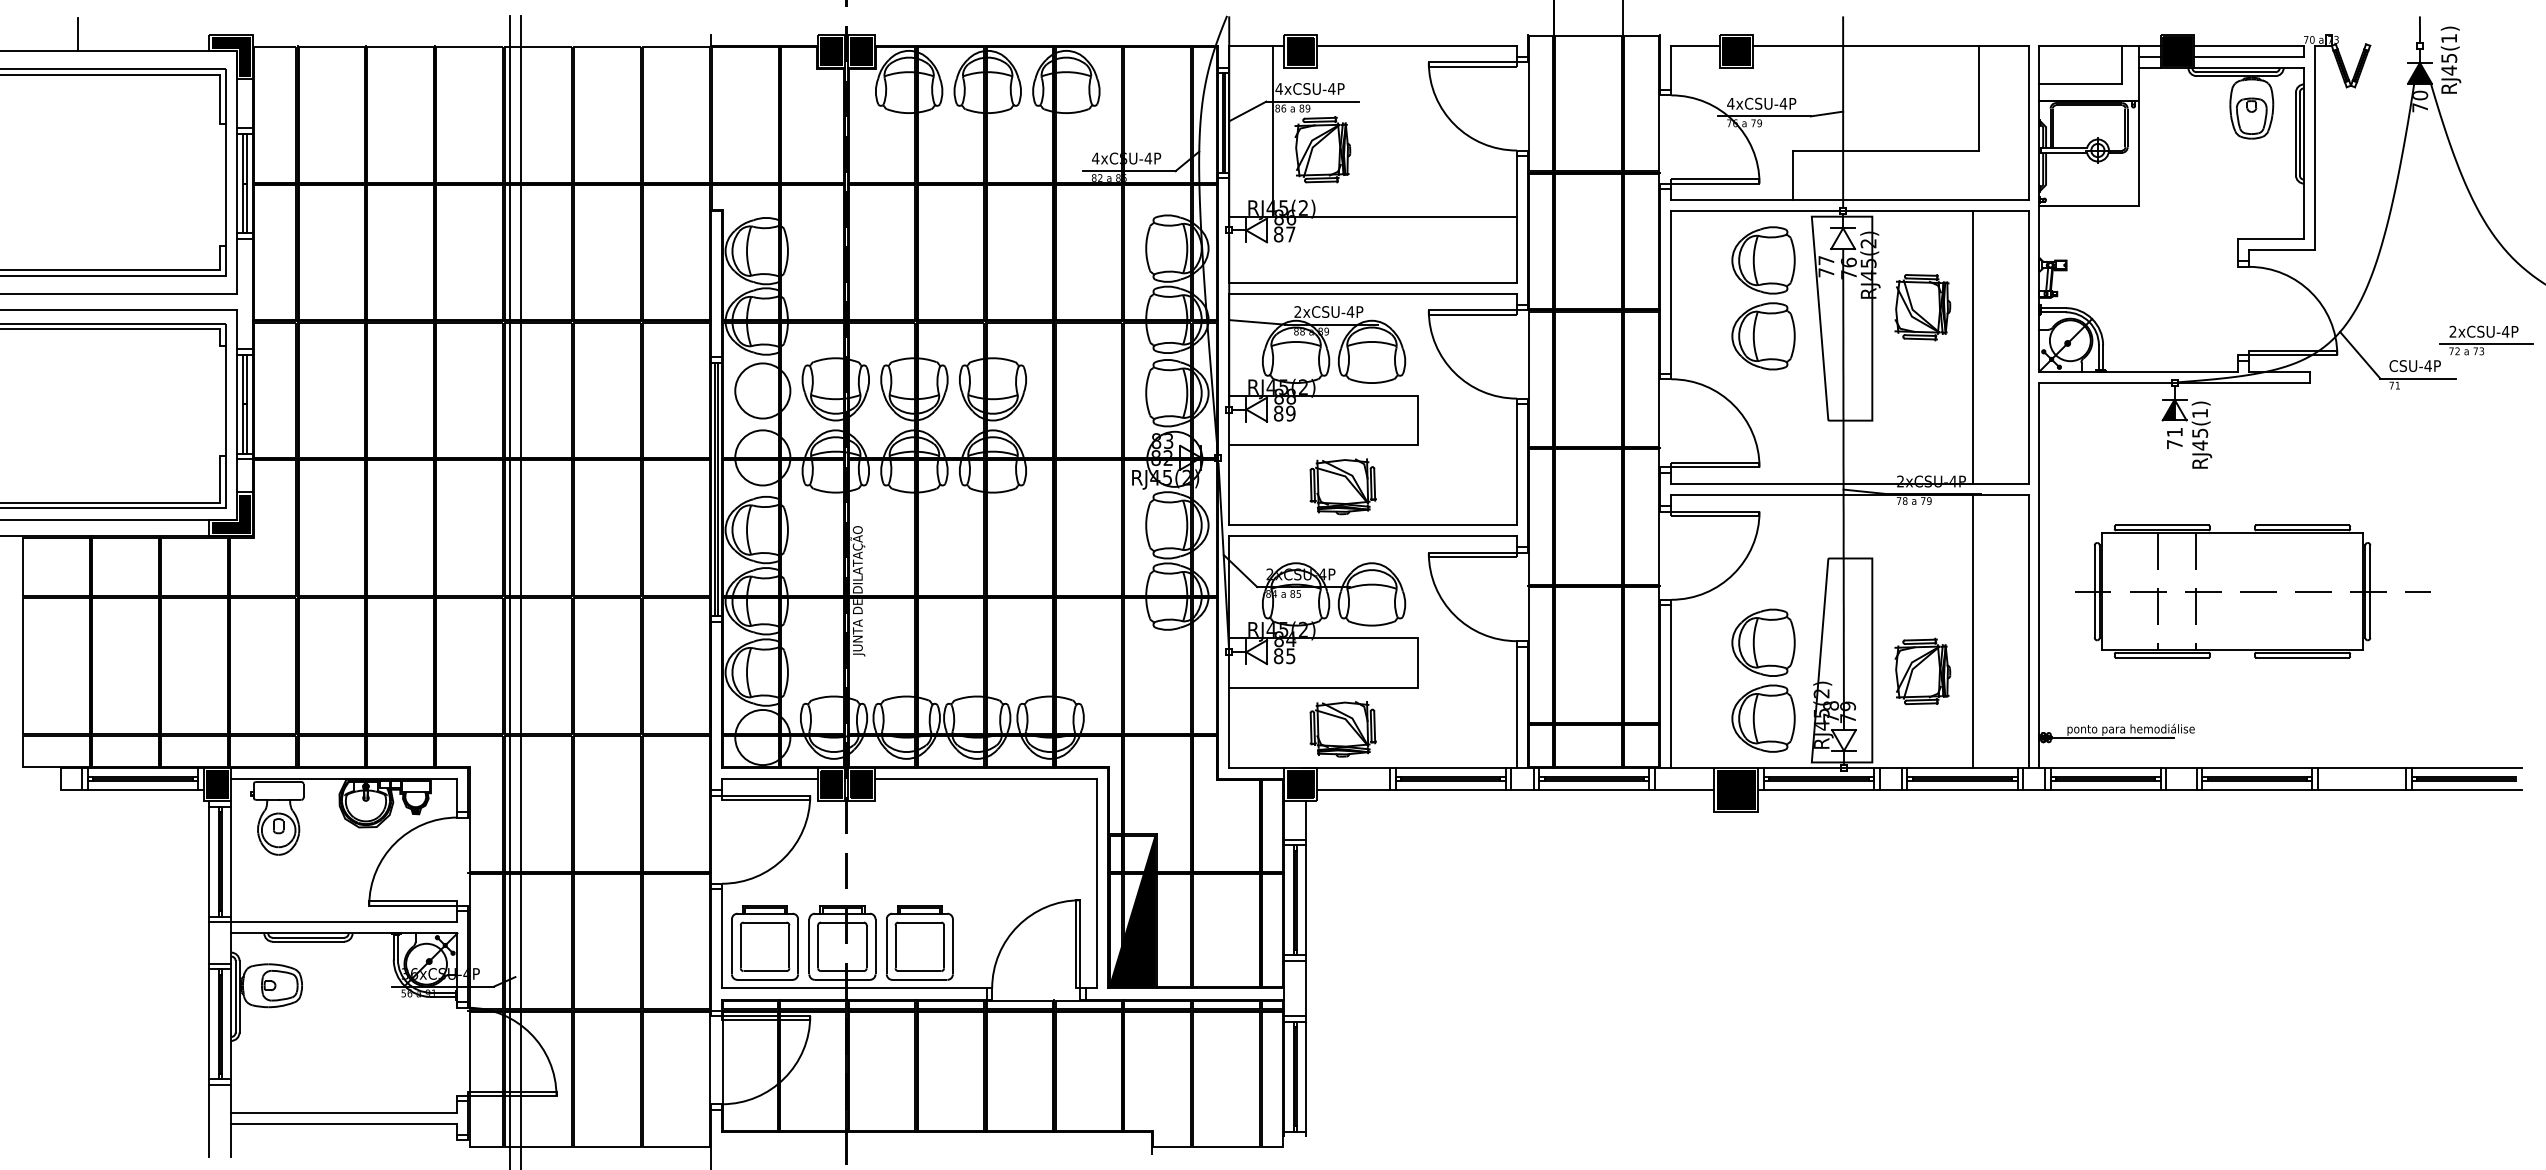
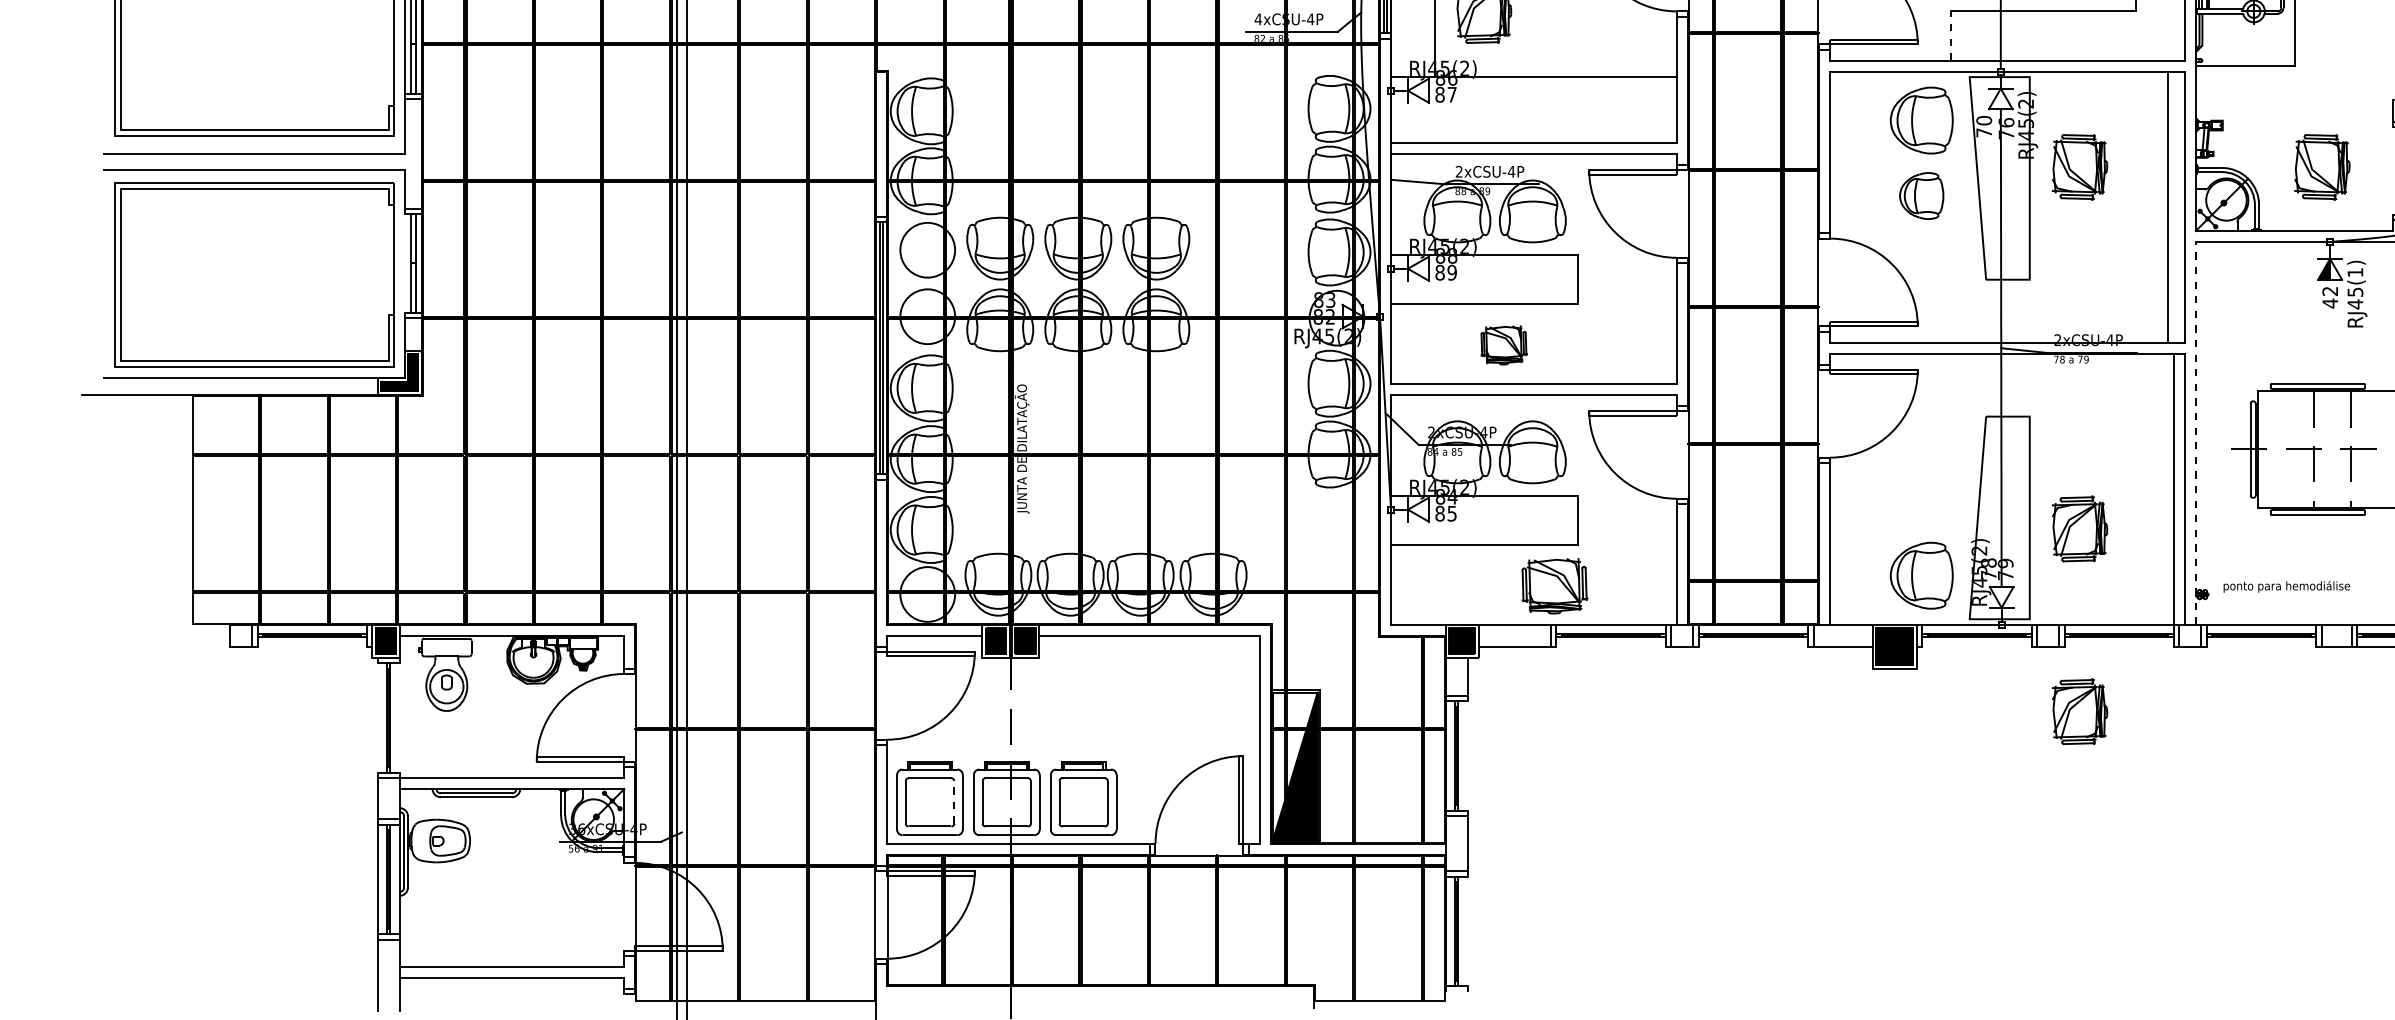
line: (1792, 175) -> (1950, 36), solid -> dashed
text: (1826, 260) -> (1984, 120), 77 -> 70
part: (2166, 307) -> (2322, 167), added
part: (1763, 336) -> (1921, 196), size x0.7
line: (1973, 347) -> (2168, 207), moved
line: (236, 403) -> (404, 262), removed
text: (2174, 438) -> (2329, 297), 71 -> 42
part: (1342, 486) -> (1503, 345), size x0.7
line: (2039, 575) -> (2195, 433), solid -> dashed
line: (1973, 631) -> (2174, 489), moved
part: (1763, 642) -> (1921, 500), removed
part: (1342, 729) -> (1554, 586), moved
line: (2114, 737) -> (2270, 594), removed
line: (143, 790) -> (312, 647), removed
line: (1450, 790) -> (1610, 647), removed
line: (1593, 790) -> (1752, 647), removed
line: (1818, 790) -> (1976, 647), removed
line: (1962, 790) -> (2119, 647), removed
line: (2105, 790) -> (2261, 647), removed
part: (1922, 855) -> (2079, 711), added
line: (209, 861) -> (378, 717), removed
line: (231, 861) -> (399, 717), removed
line: (1306, 900) -> (1467, 756), removed
line: (789, 946) -> (954, 802), solid -> dashed
line: (1306, 1076) -> (1467, 931), removed

